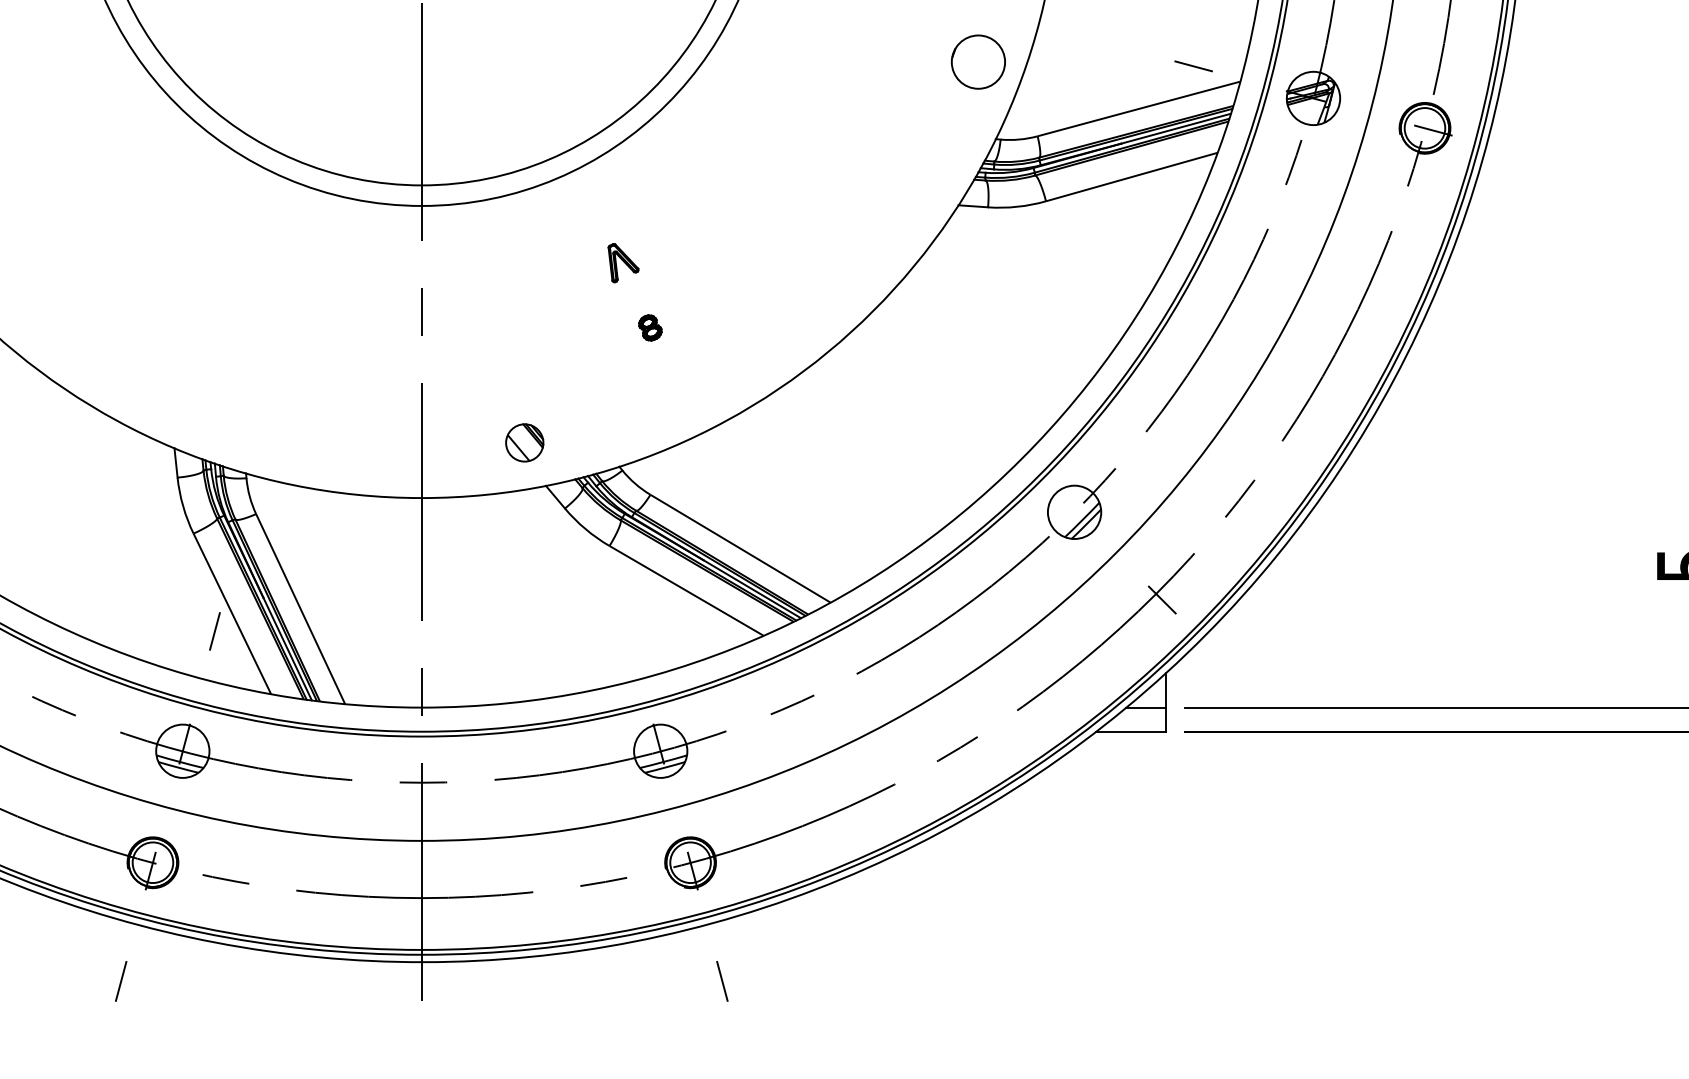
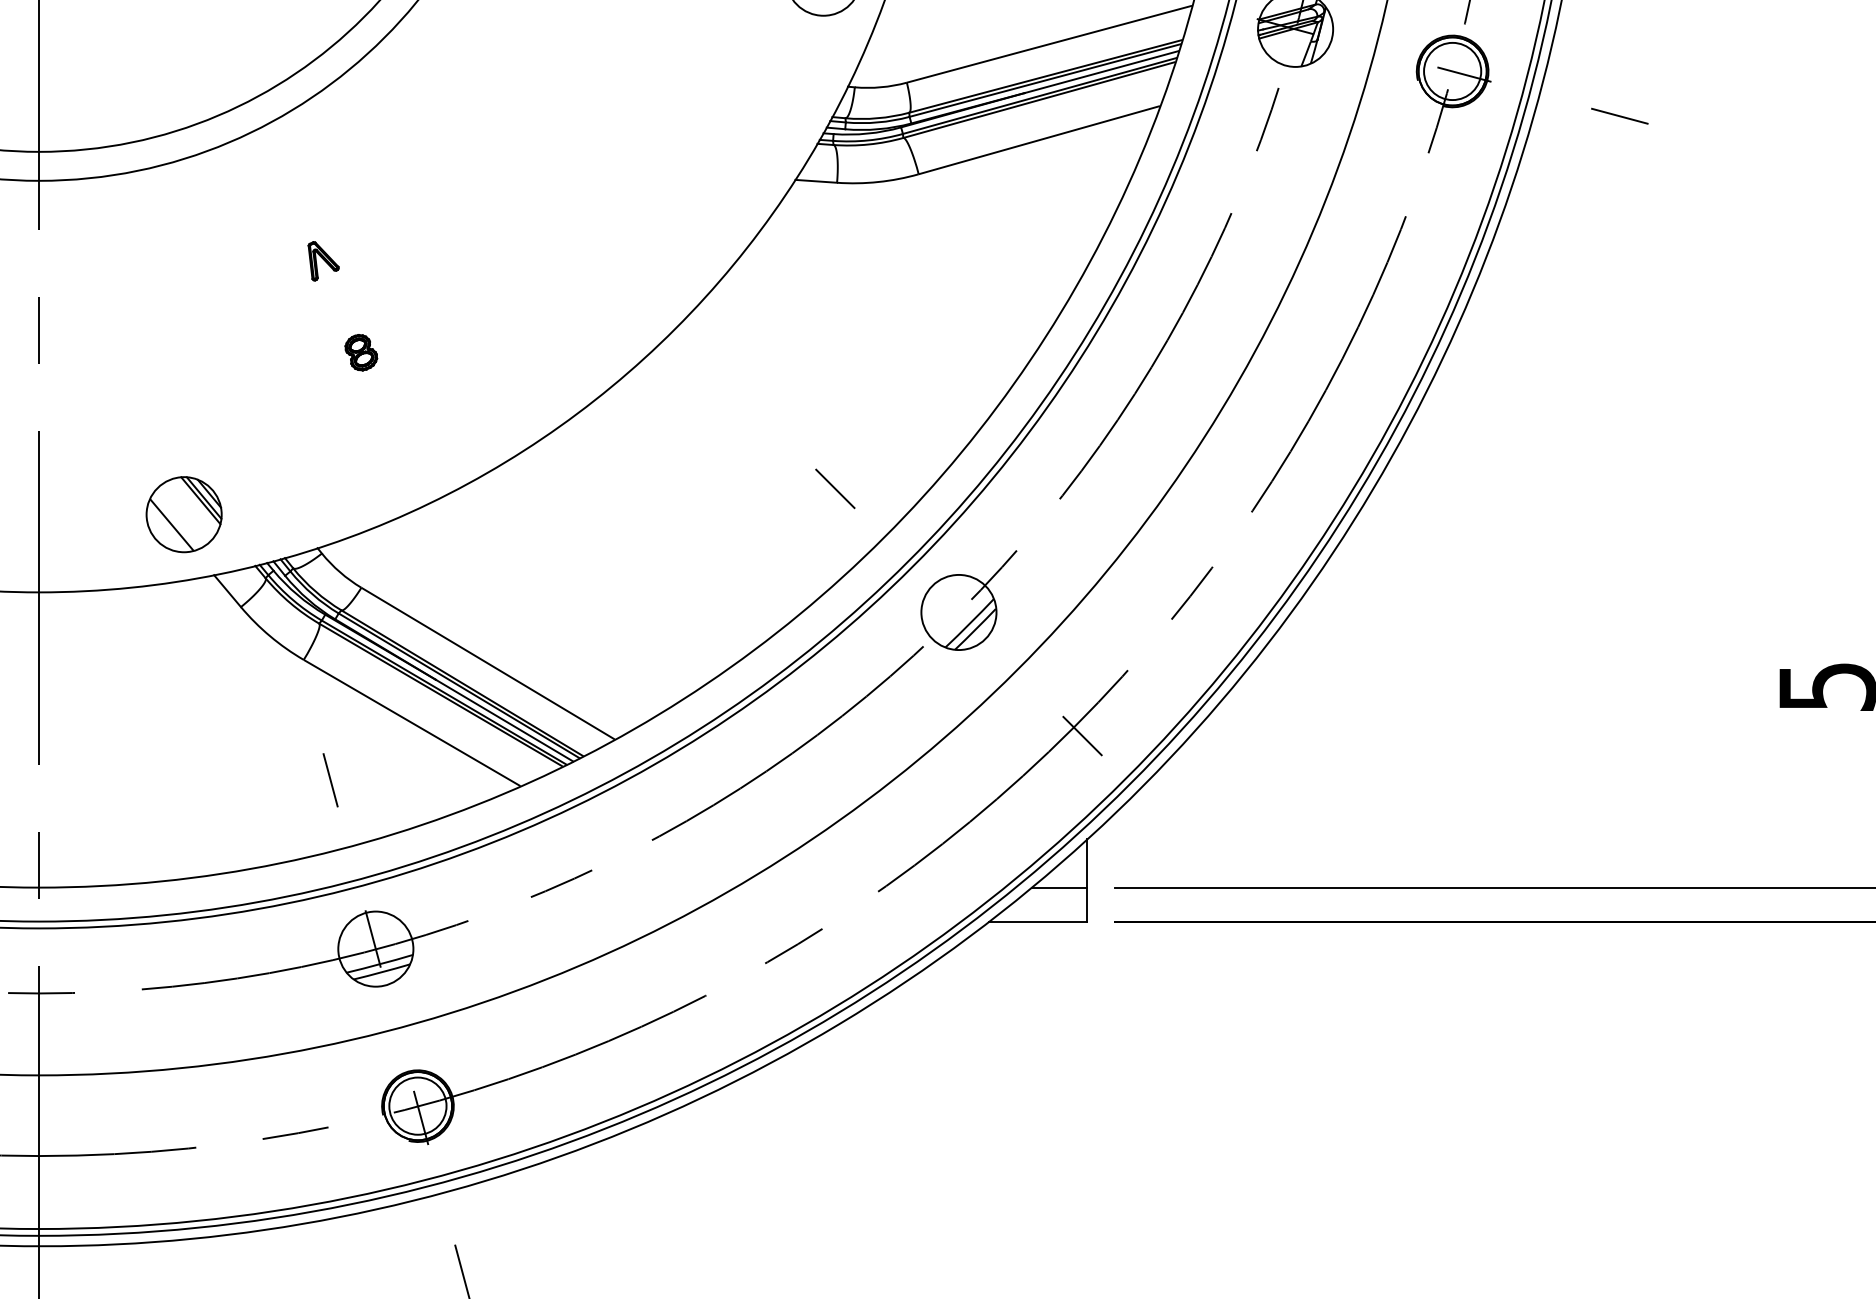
line: (1543, 159) -> (1619, 115), added
part: (623, 262) -> (323, 260), size x0.71
line: (986, 424) -> (834, 488), added
part: (524, 442) -> (183, 514), size x1.43
line: (628, 631) -> (330, 780), added

